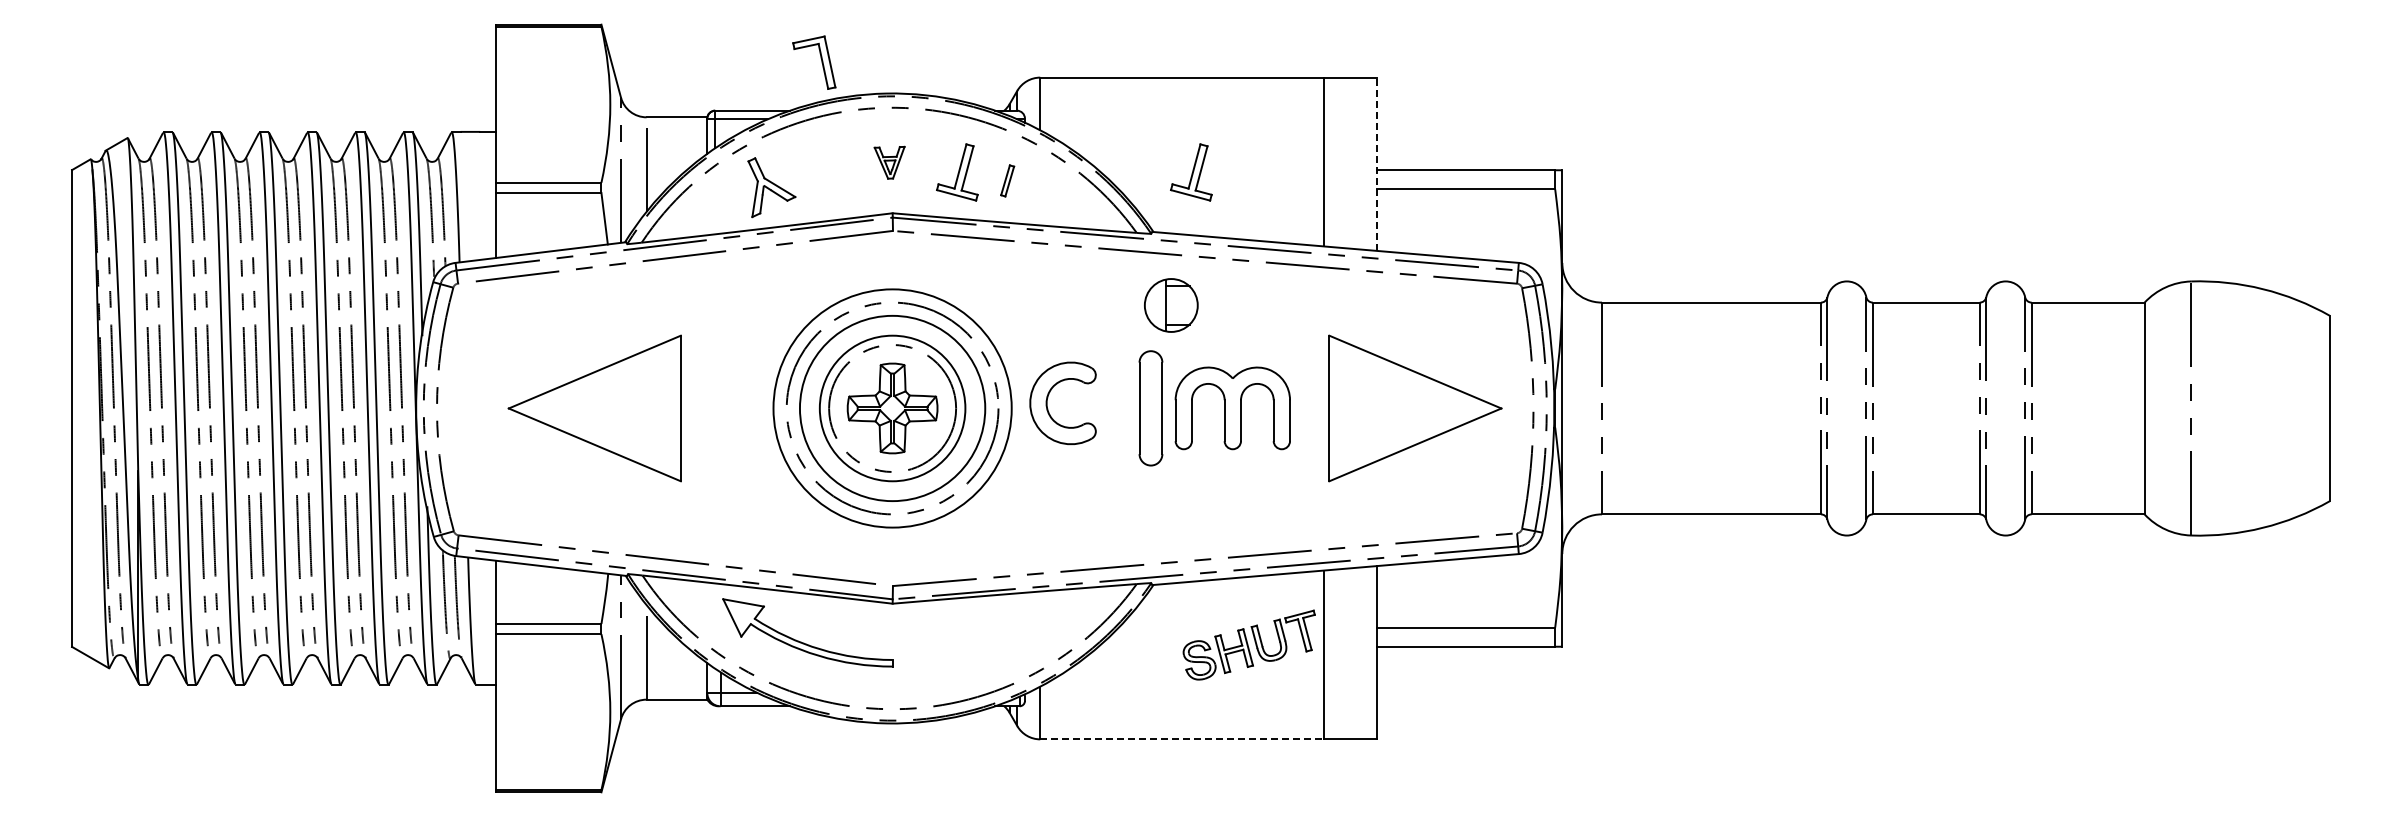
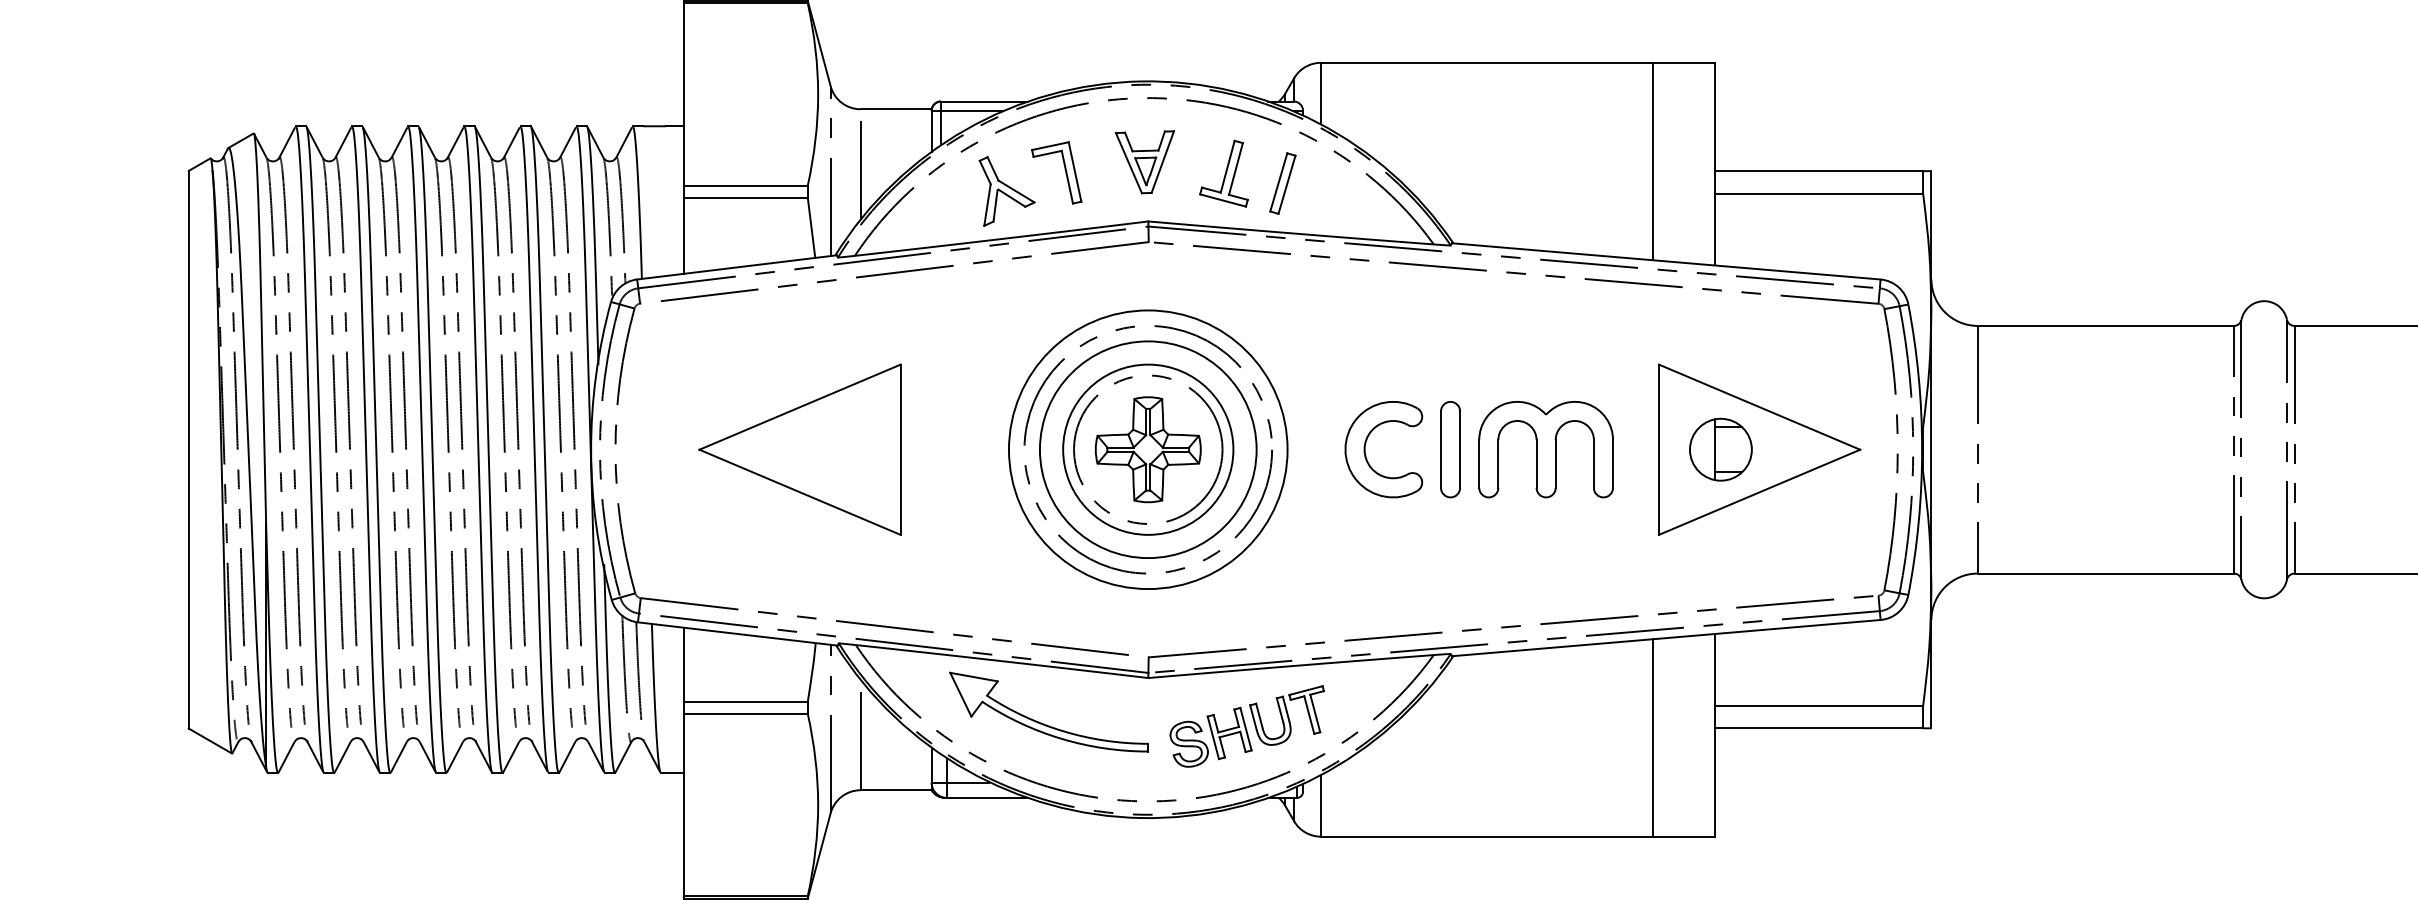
part: (821, 62) -> (1065, 172), moved
part: (889, 162) -> (1144, 162), size x1.67
line: (1377, 164) -> (1715, 164), dashed -> solid
part: (1191, 172) -> (1497, 173), removed
part: (1007, 180) -> (1282, 183), size x1.67
part: (1171, 305) -> (1721, 449), moved
part: (1048, 408) -> (1366, 455), moved
part: (1151, 408) -> (1451, 449), size x0.71
part: (1248, 644) -> (1246, 725), moved
line: (1182, 739) -> (1487, 836), dashed -> solid

